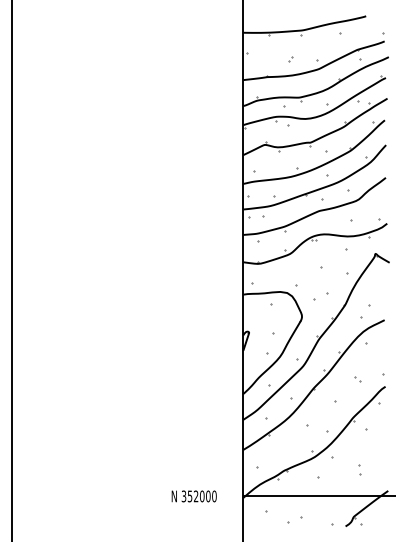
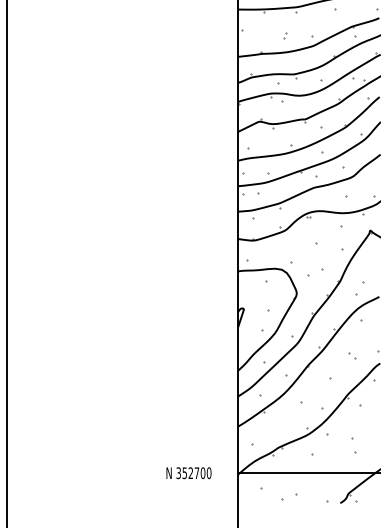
part: (359, 469) -> (354, 446), size x1.6
text: (201, 496) -> (196, 473), 352000 -> 352700

